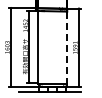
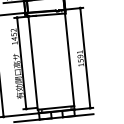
line: (66, 48) -> (69, 60), dashed -> solid

